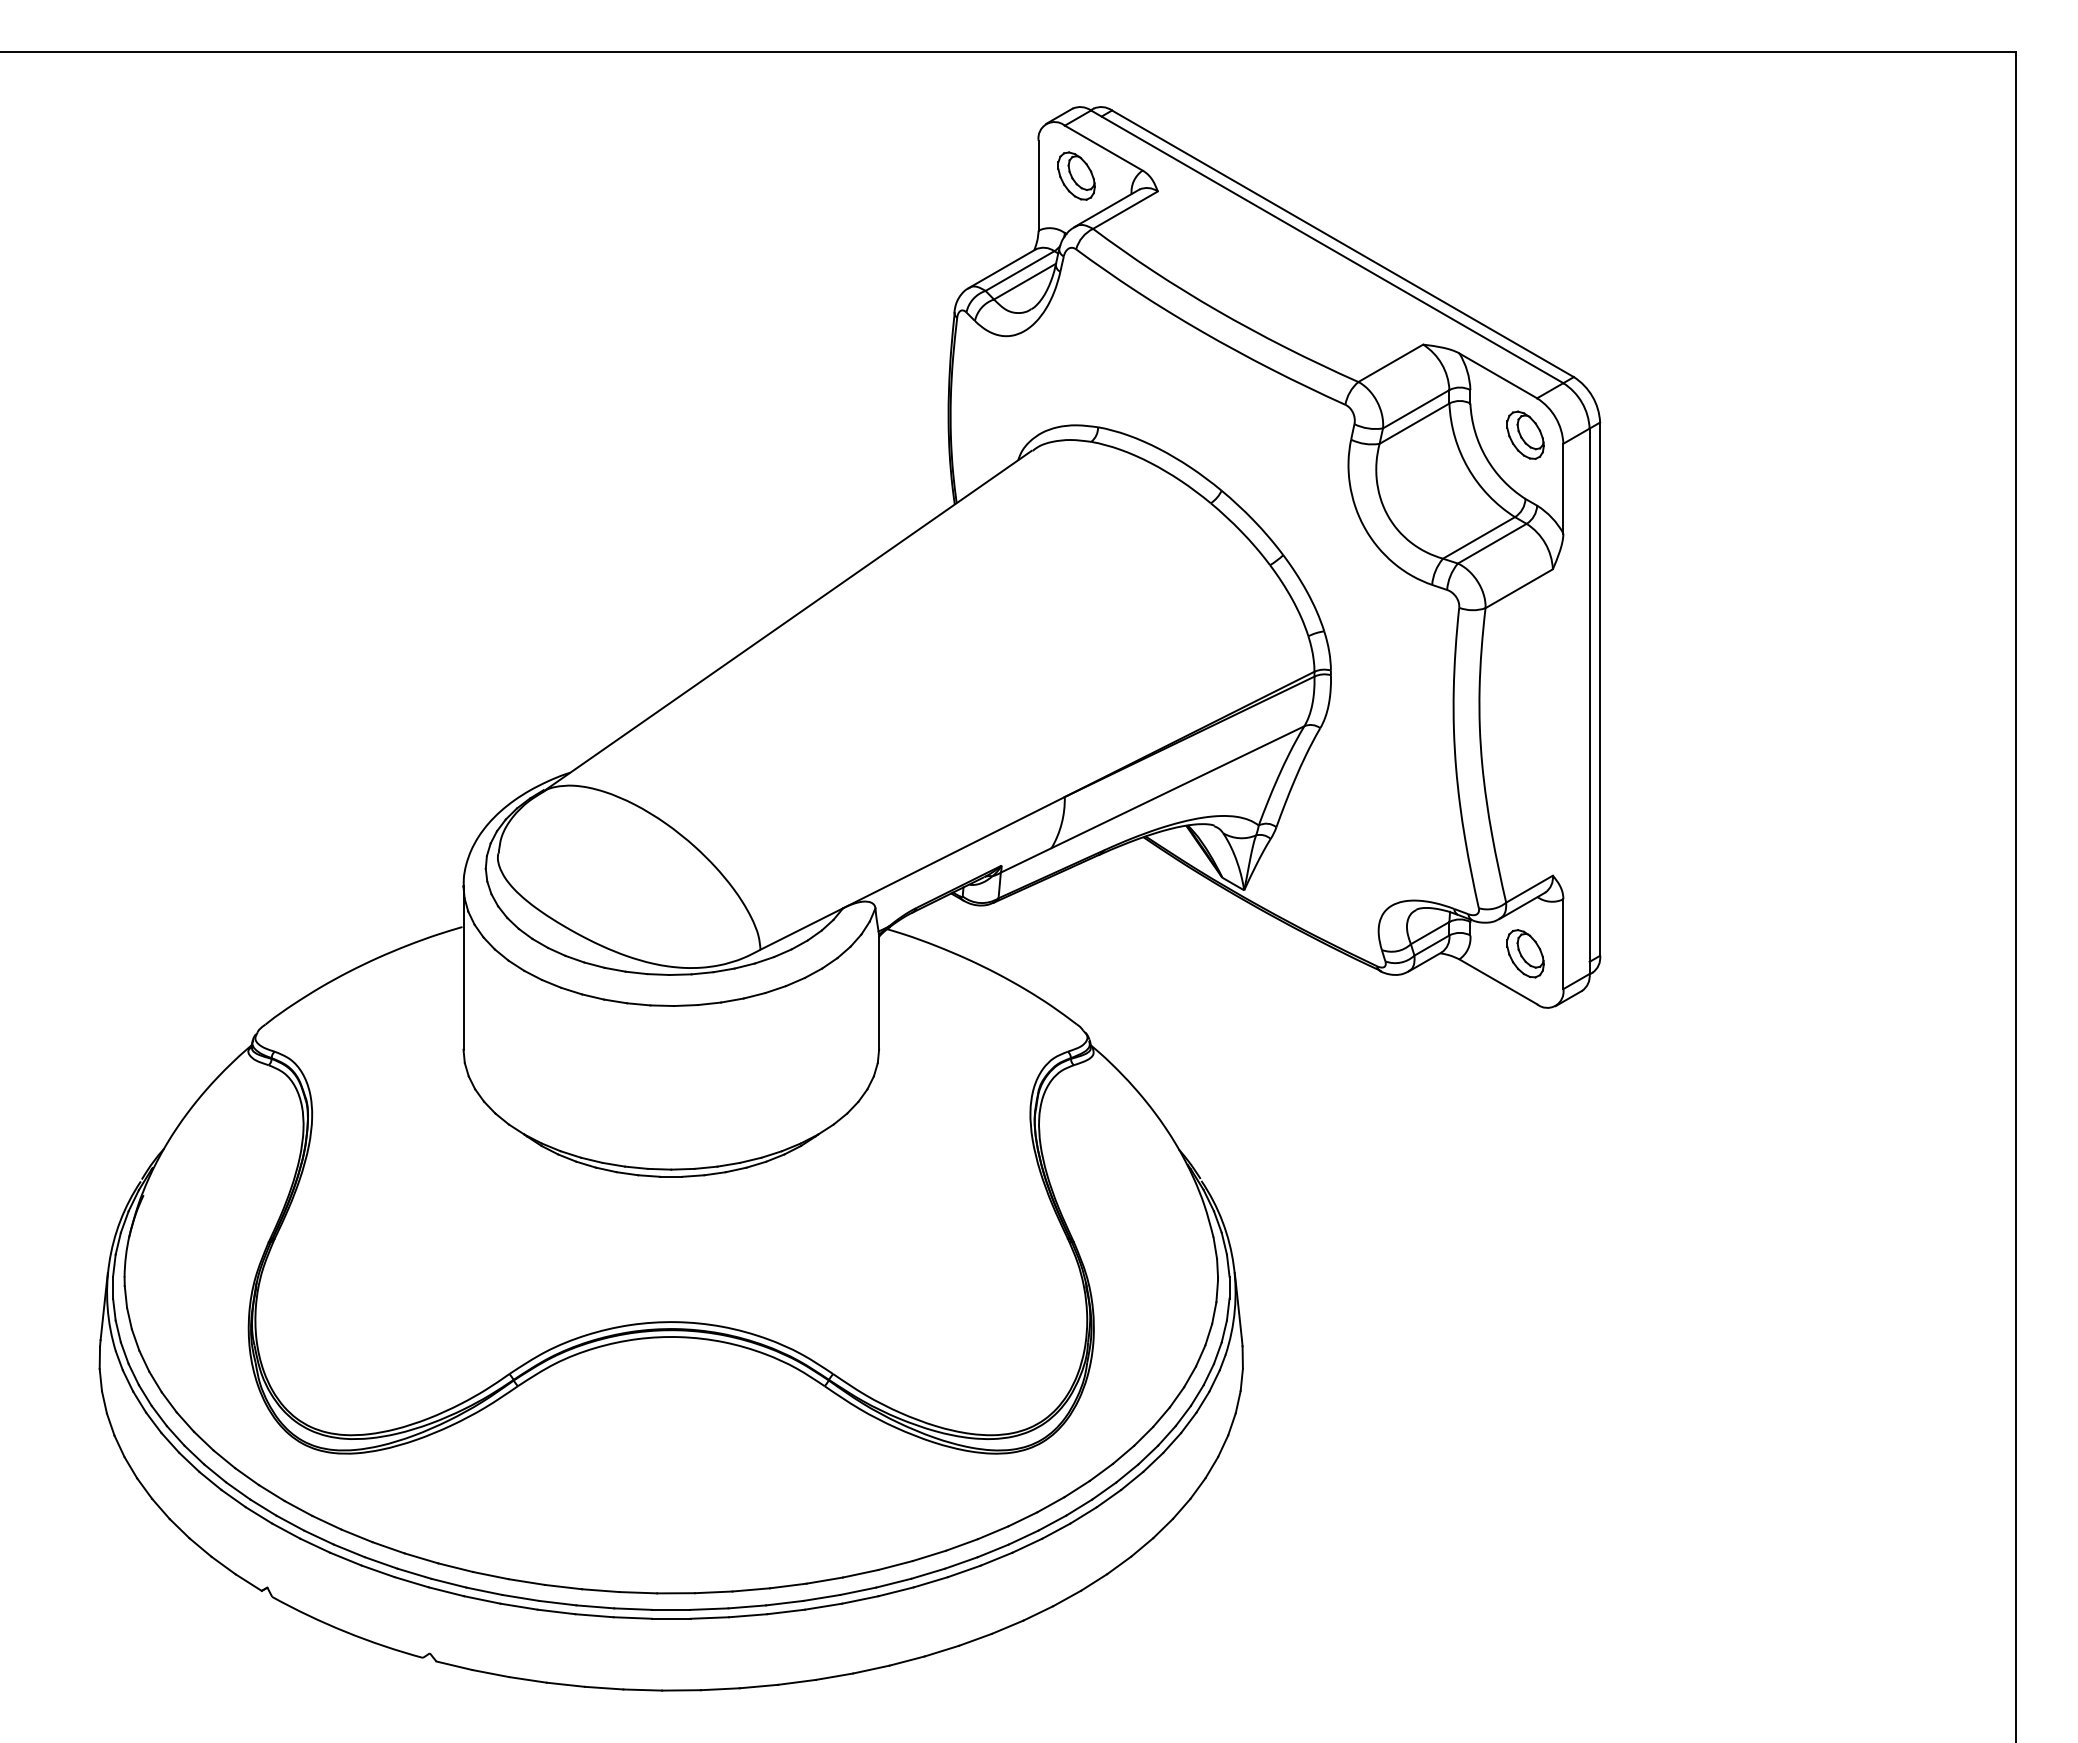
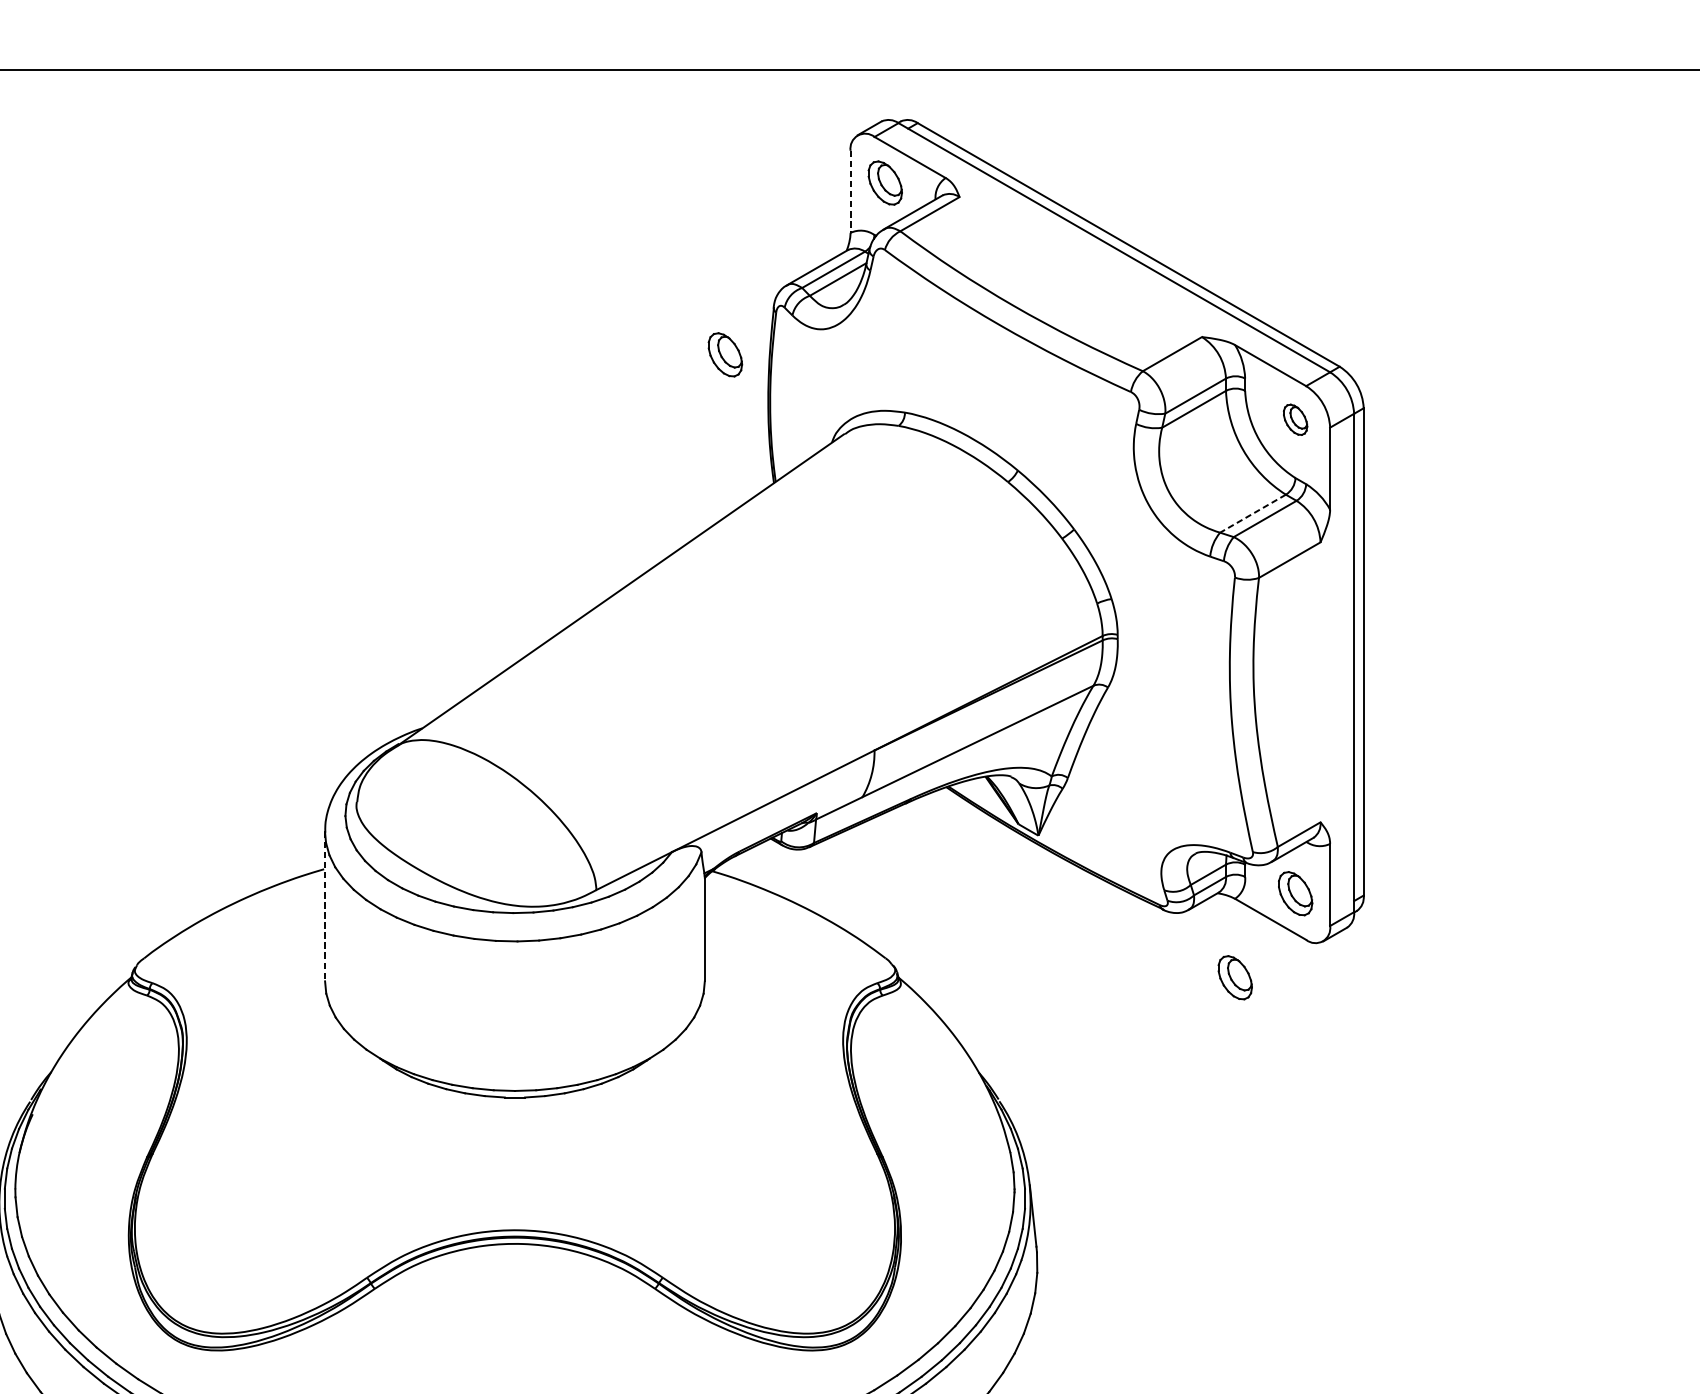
line: (1038, 185) -> (850, 191), solid -> dashed
part: (901, 363) -> (725, 354), added
part: (1525, 434) -> (1295, 419), size x0.7
line: (1479, 537) -> (1253, 513), solid -> dashed
line: (463, 967) -> (325, 906), solid -> dashed
part: (1459, 1045) -> (1235, 977), added

